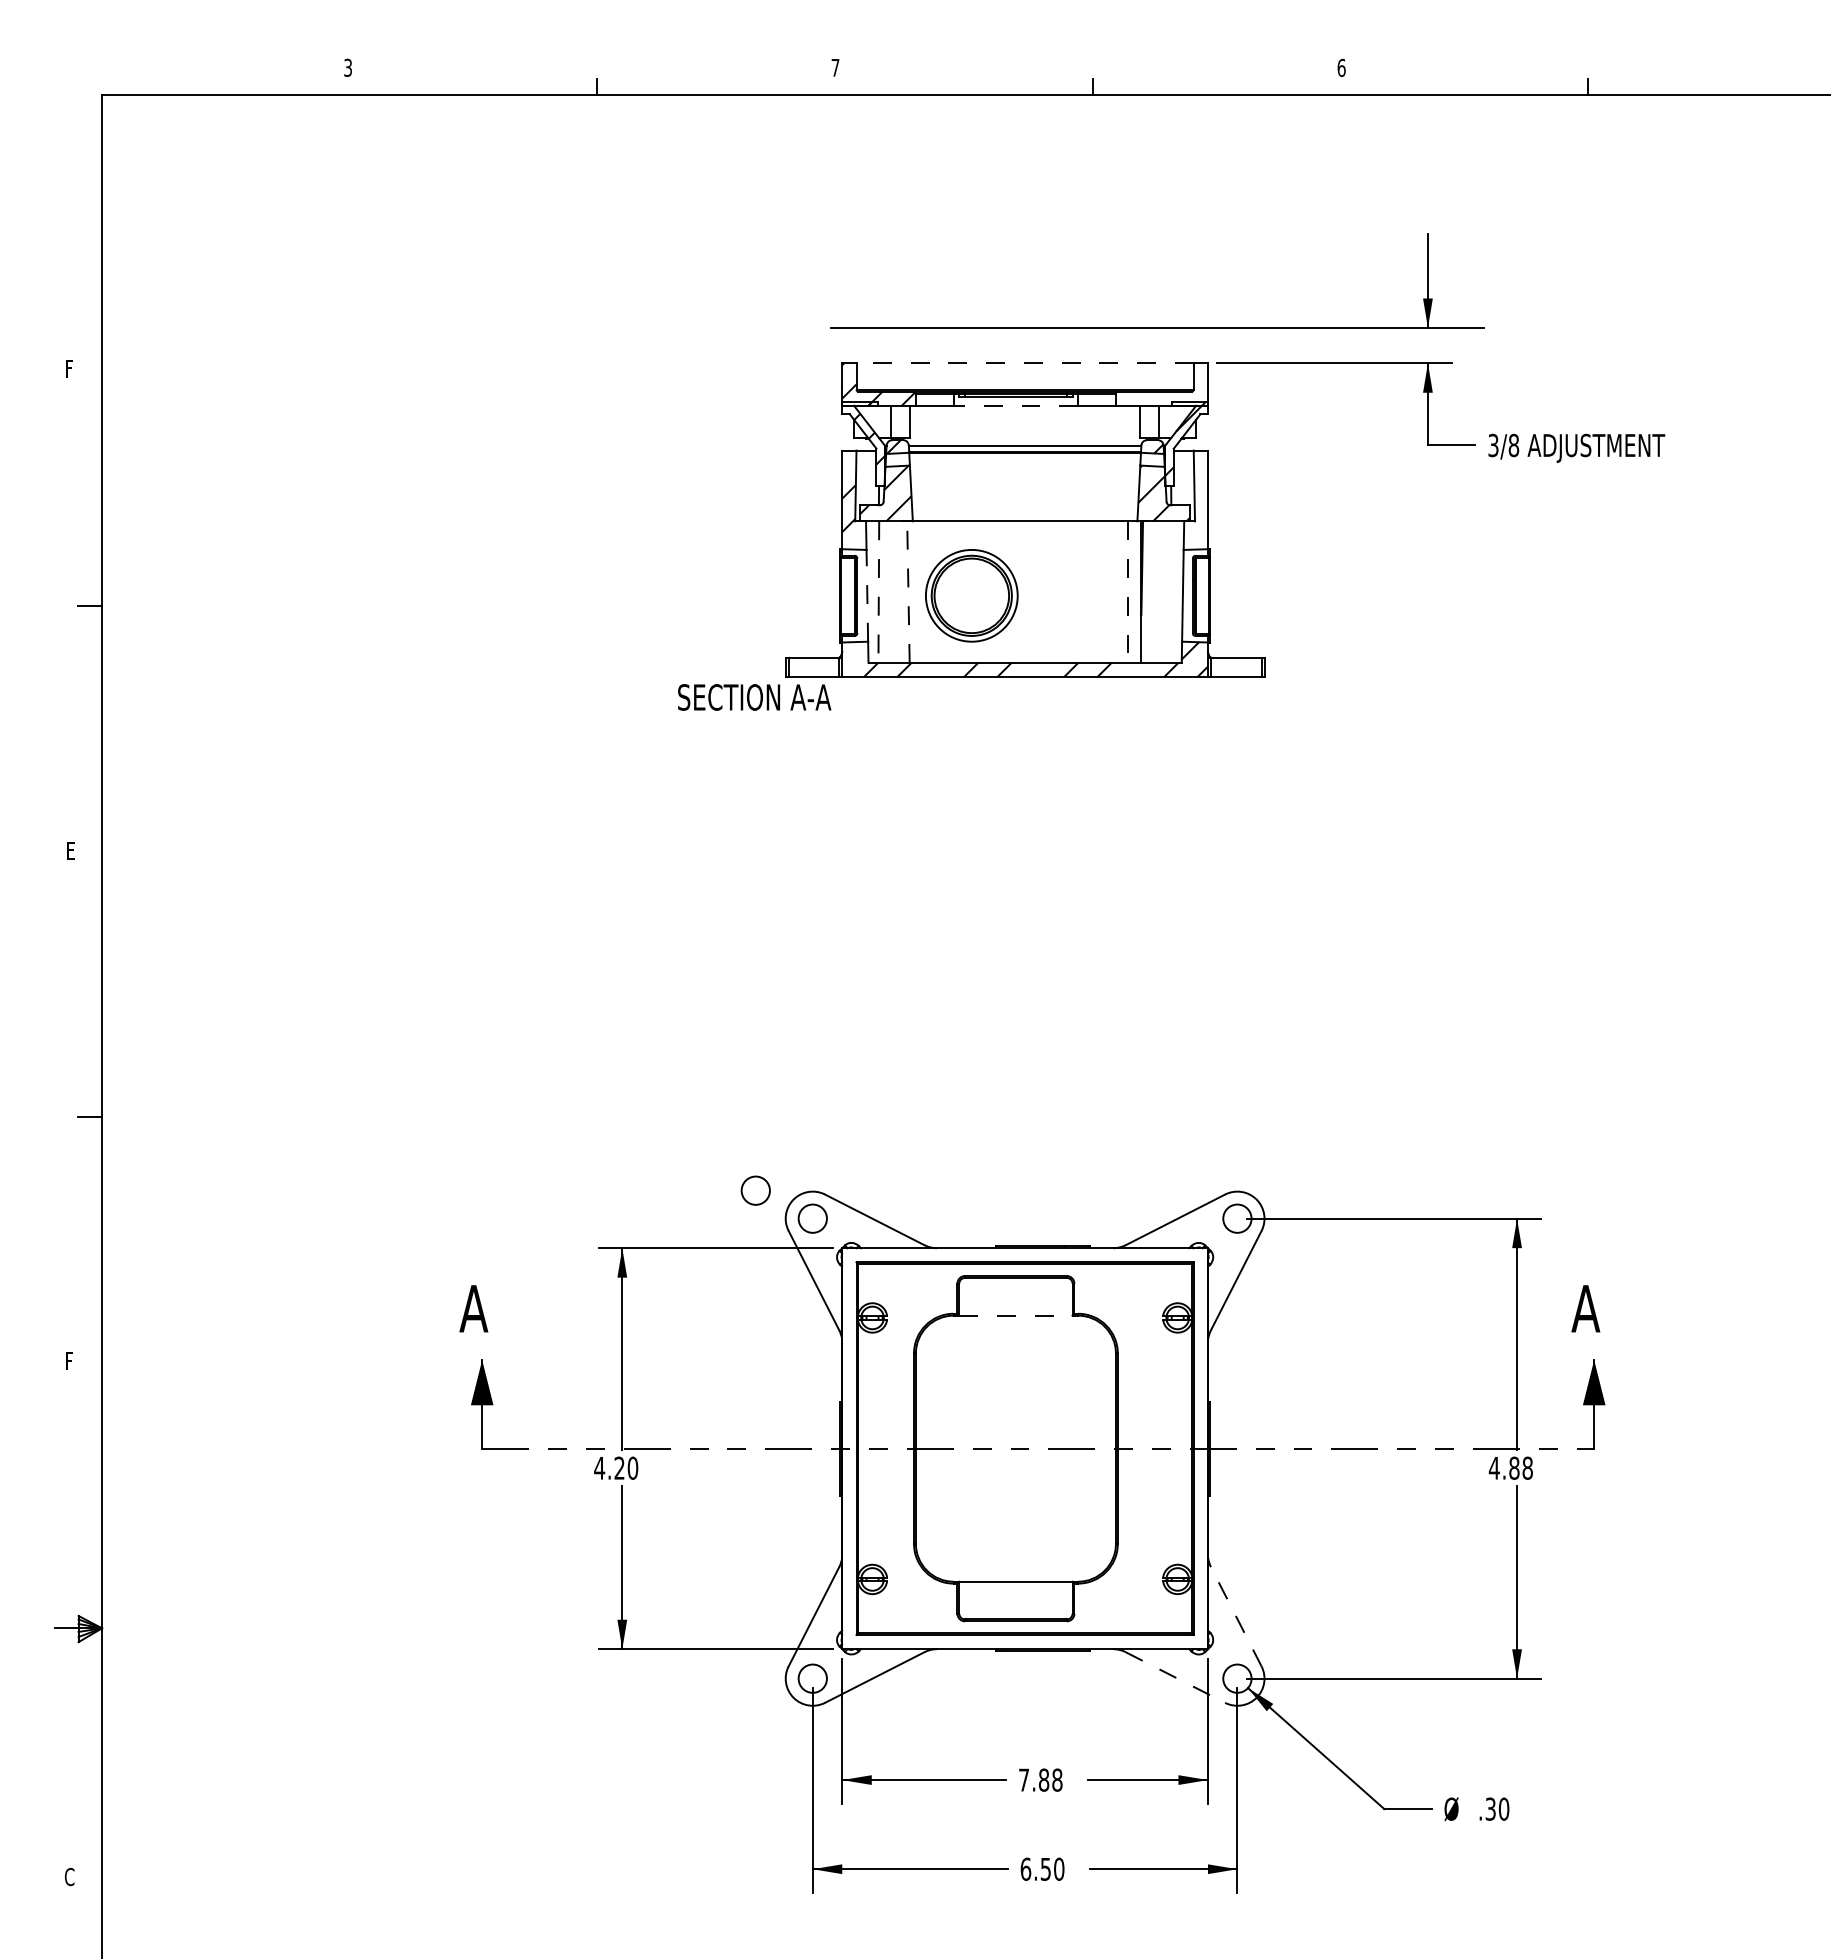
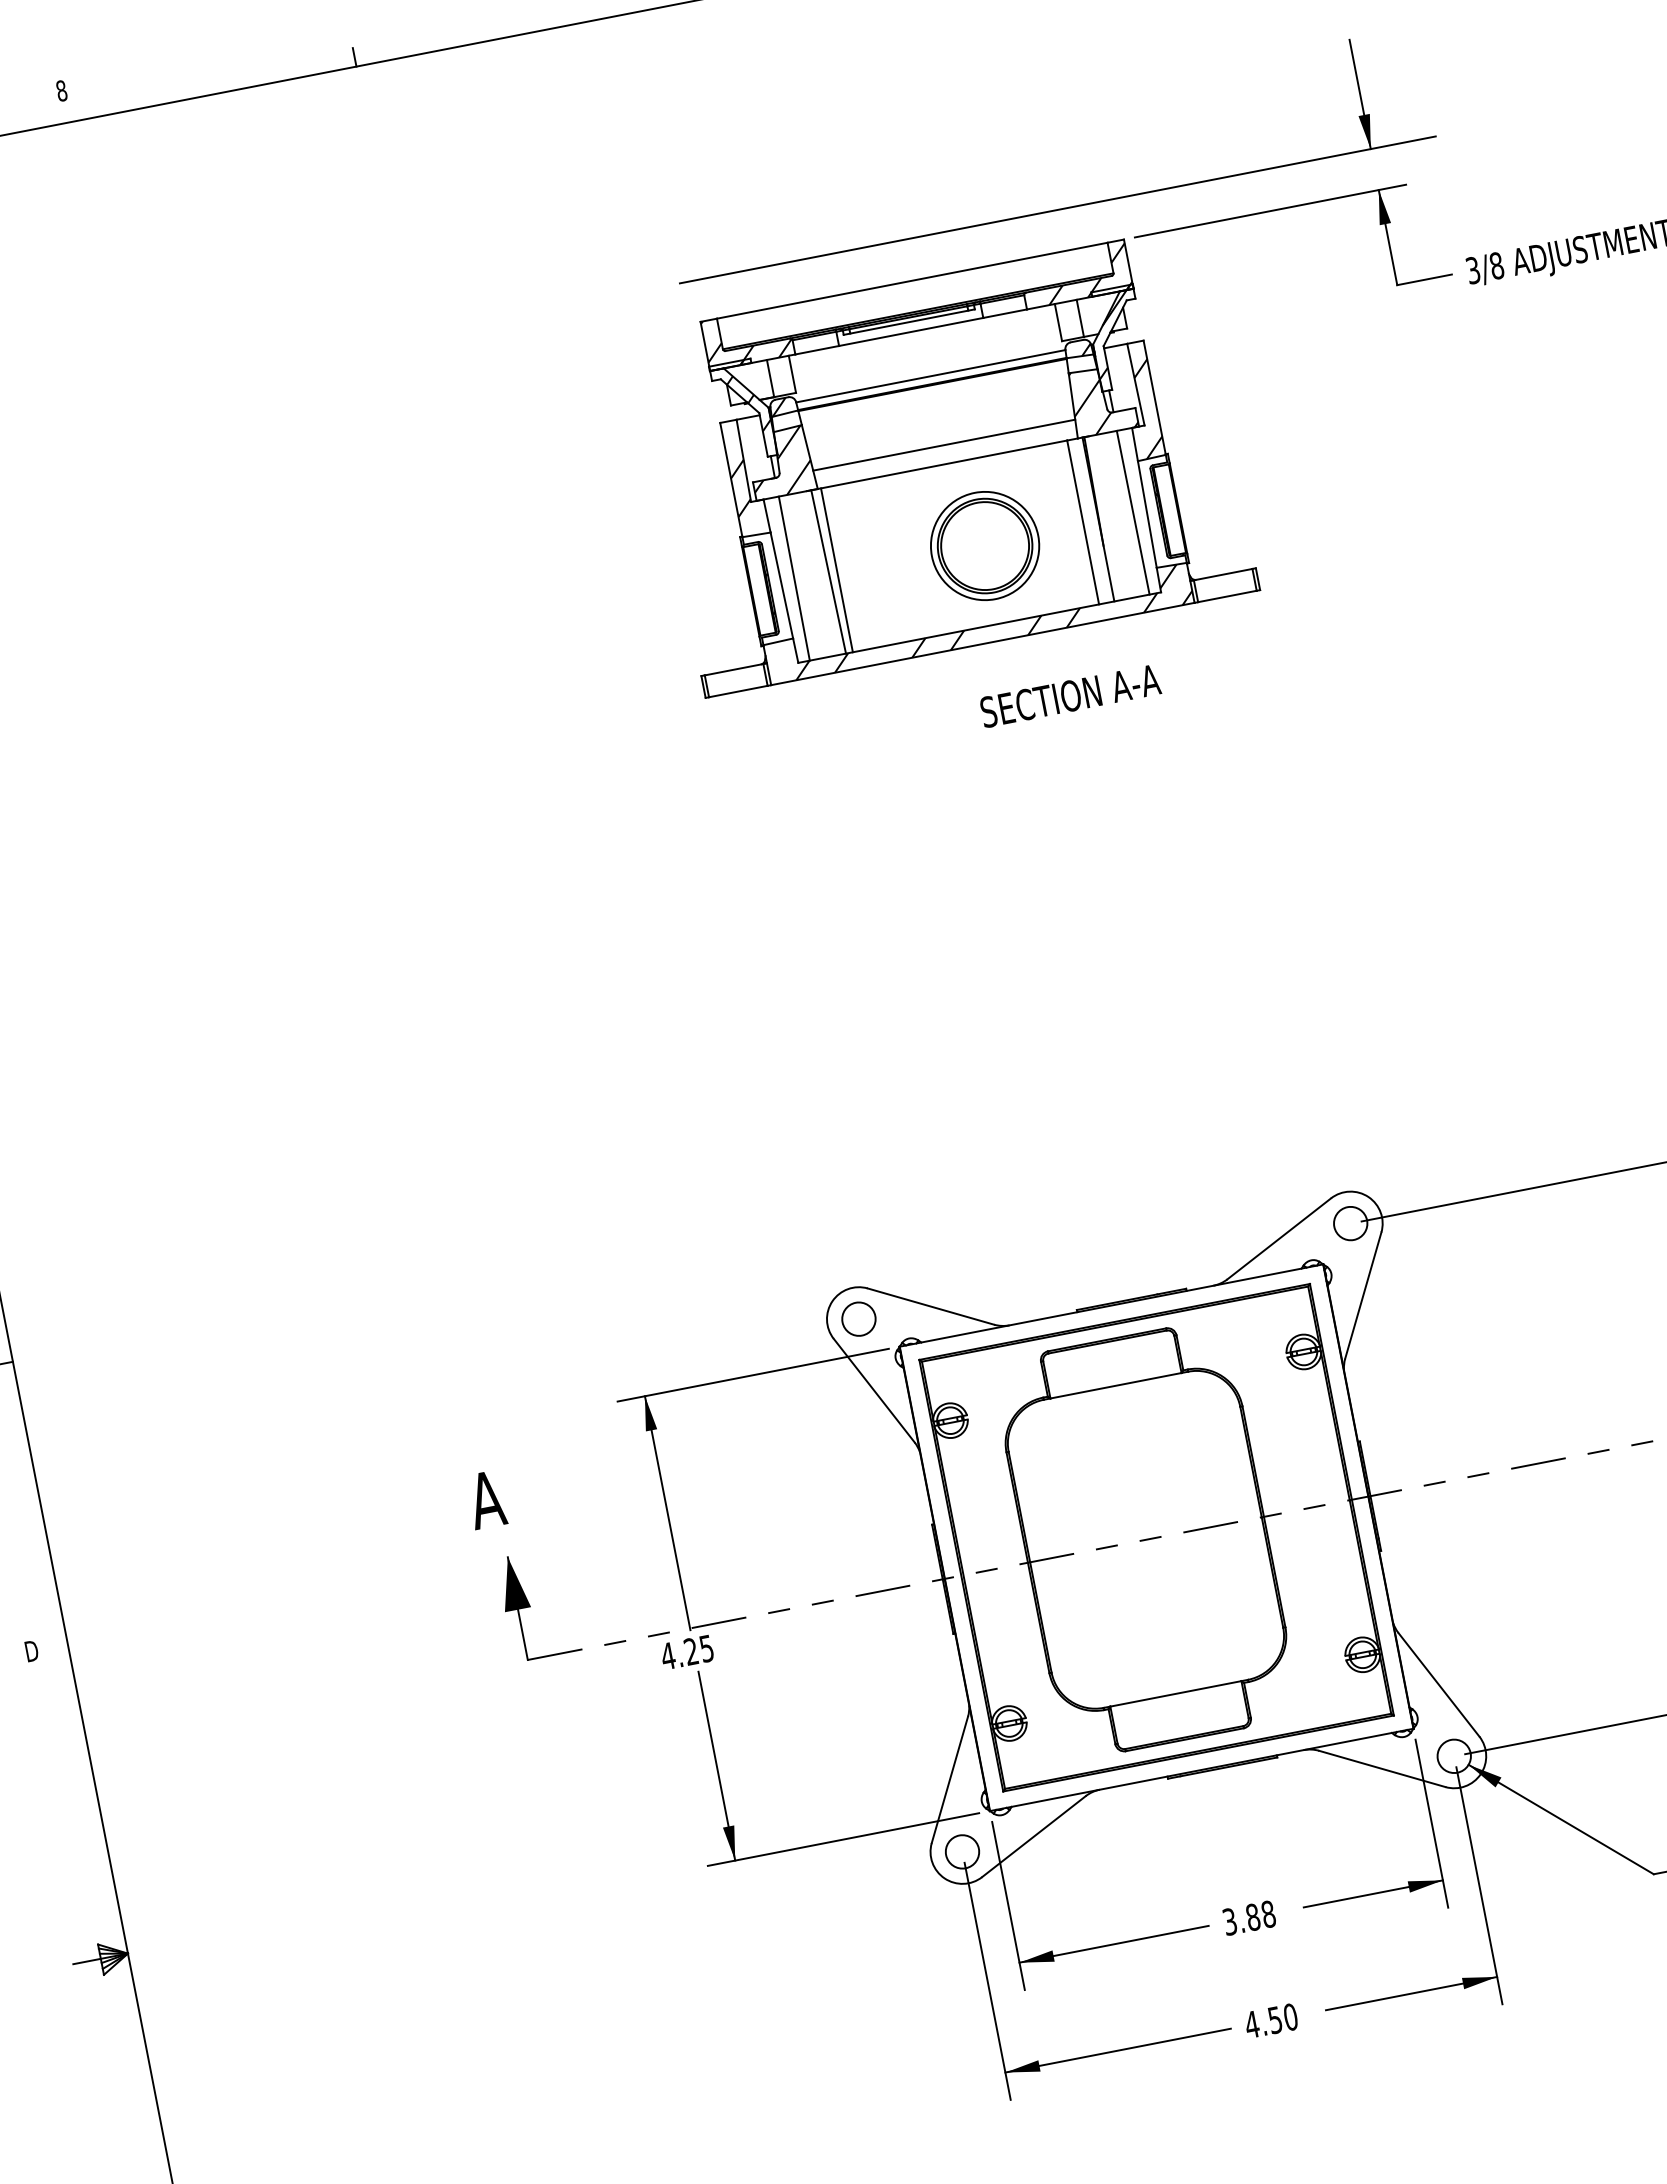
text: (348, 67) -> (62, 90), 3 -> 8
line: (1025, 363) -> (912, 280), dashed -> solid
hatch: (1171, 385) -> (1086, 273), added
line: (1015, 405) -> (910, 331), dashed -> solid
line: (1024, 505) -> (943, 445), added
hatch: (1199, 507) -> (1146, 408), added
line: (915, 591) -> (836, 569), added
line: (1171, 591) -> (1133, 512), added
line: (878, 592) -> (794, 579), dashed -> solid
line: (908, 592) -> (828, 572), dashed -> solid
line: (1128, 592) -> (1083, 522), dashed -> solid
line: (867, 595) -> (781, 585), dashed -> solid
part: (971, 595) -> (984, 545), moved
text: (754, 697) -> (1070, 696), moved
circle: (755, 1190) -> (786, 1299), removed
line: (1015, 1315) -> (1115, 1385), dashed -> solid
text: (71, 1360) -> (32, 1650), F -> D
text: (632, 1467) -> (706, 1647), 4.20 -> 4.25
line: (1236, 1616) -> (1439, 1684), dashed -> solid
line: (1175, 1677) -> (1382, 1768), dashed -> solid
text: (1023, 1779) -> (1229, 1921), 7.88 -> 3.88
text: (1025, 1868) -> (1251, 2023), 6.50 -> 4.50

